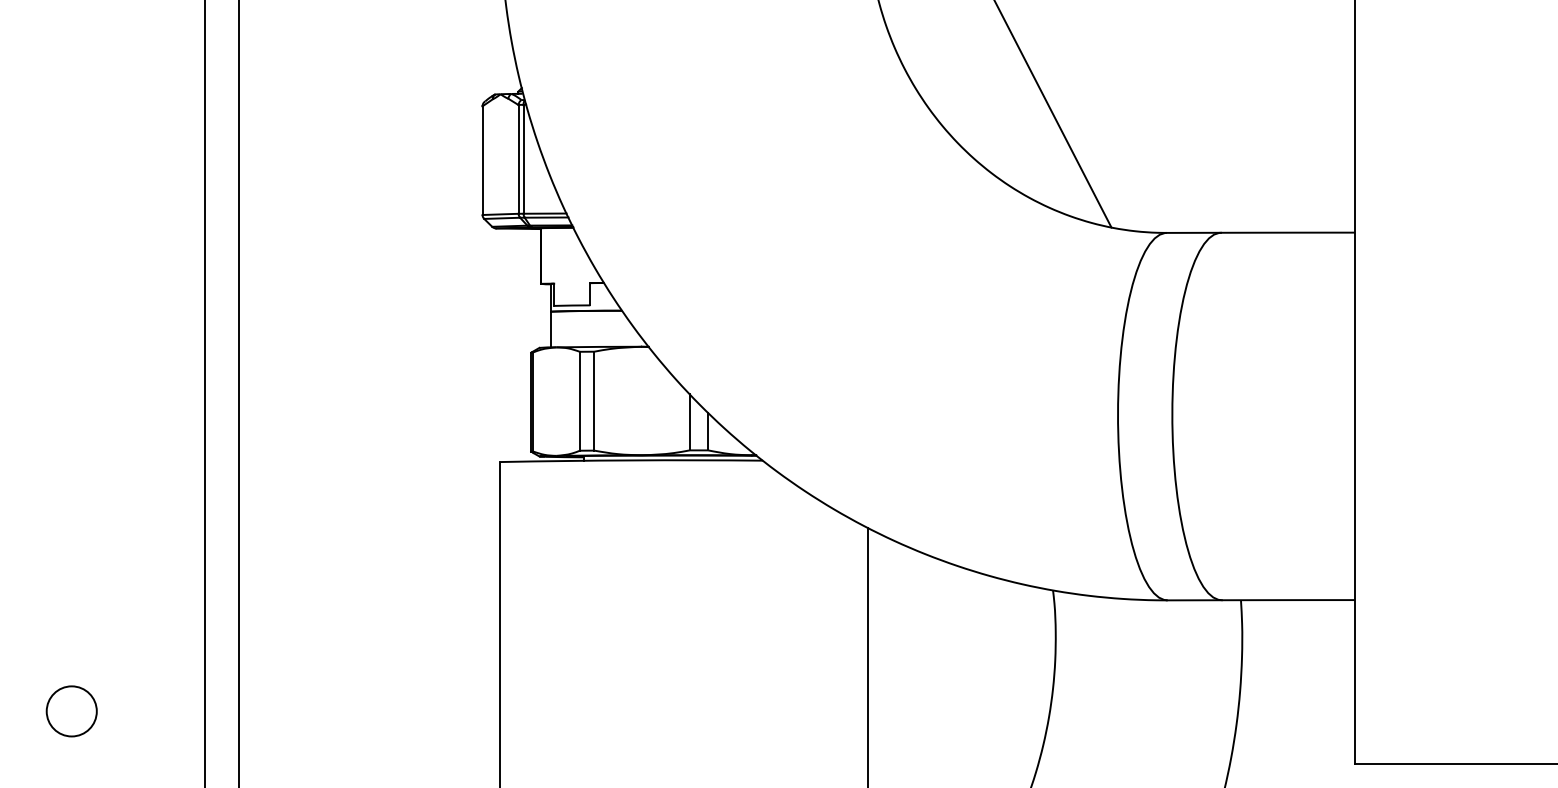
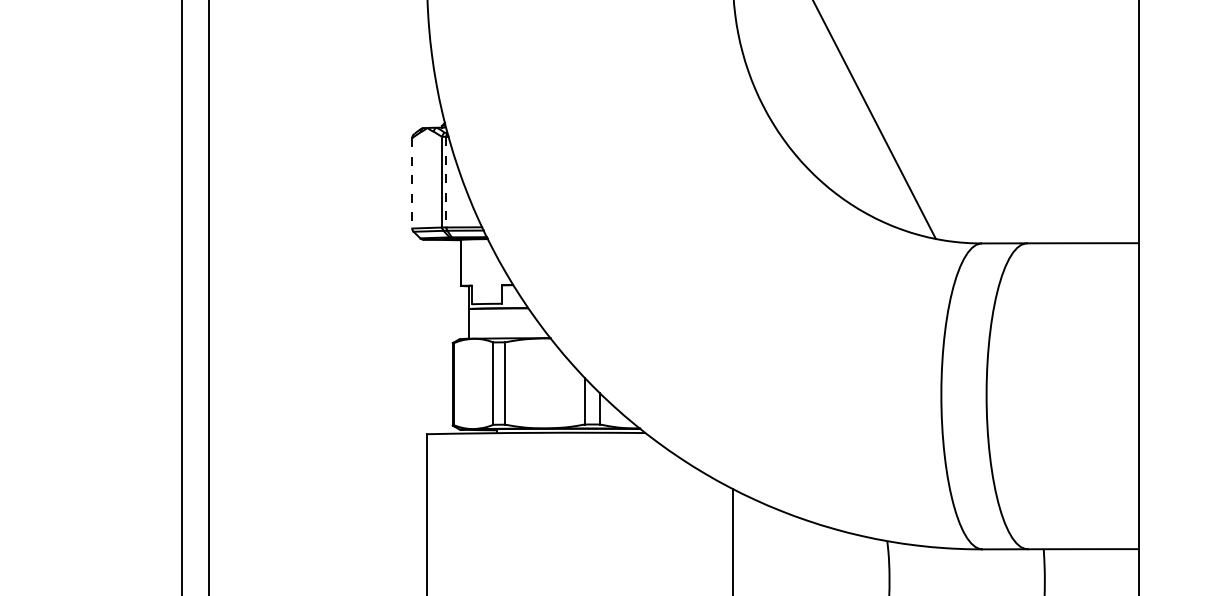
line: (523, 159) -> (446, 182), solid -> dashed
line: (482, 161) -> (412, 183), solid -> dashed

